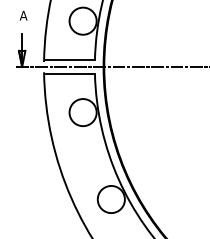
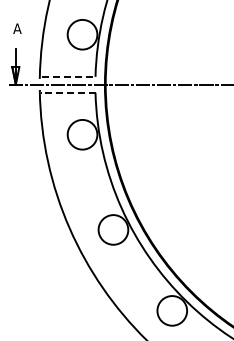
line: (70, 59) -> (68, 76), solid -> dashed
line: (70, 73) -> (68, 92), solid -> dashed

